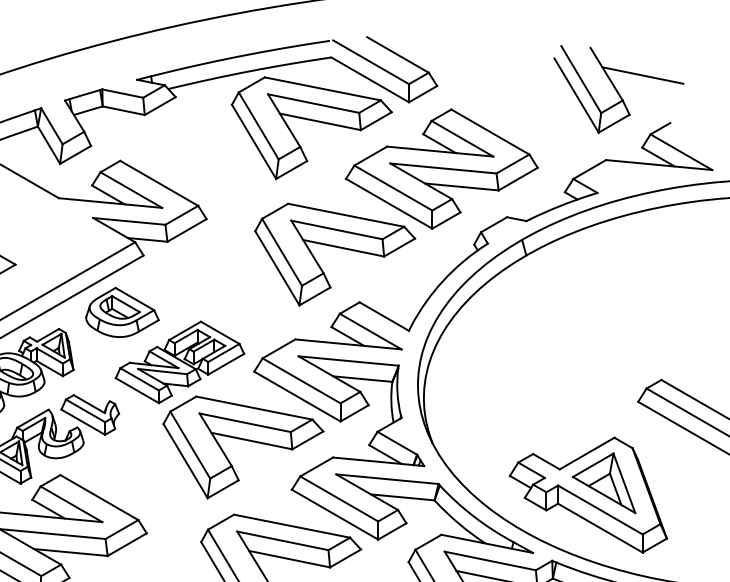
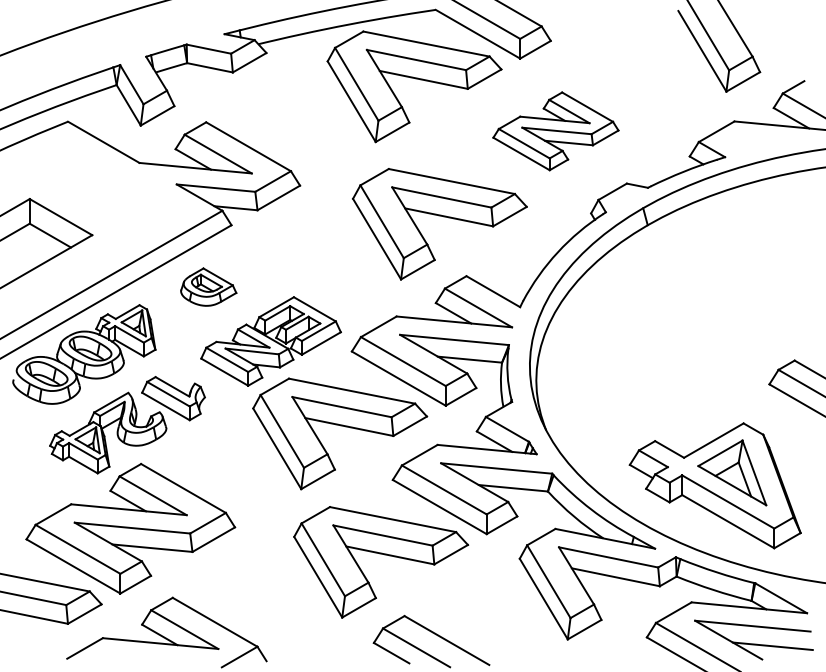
line: (642, 75) -> (774, 29), removed
part: (441, 169) -> (555, 131), size x0.6
part: (122, 311) -> (208, 286), size x0.7

